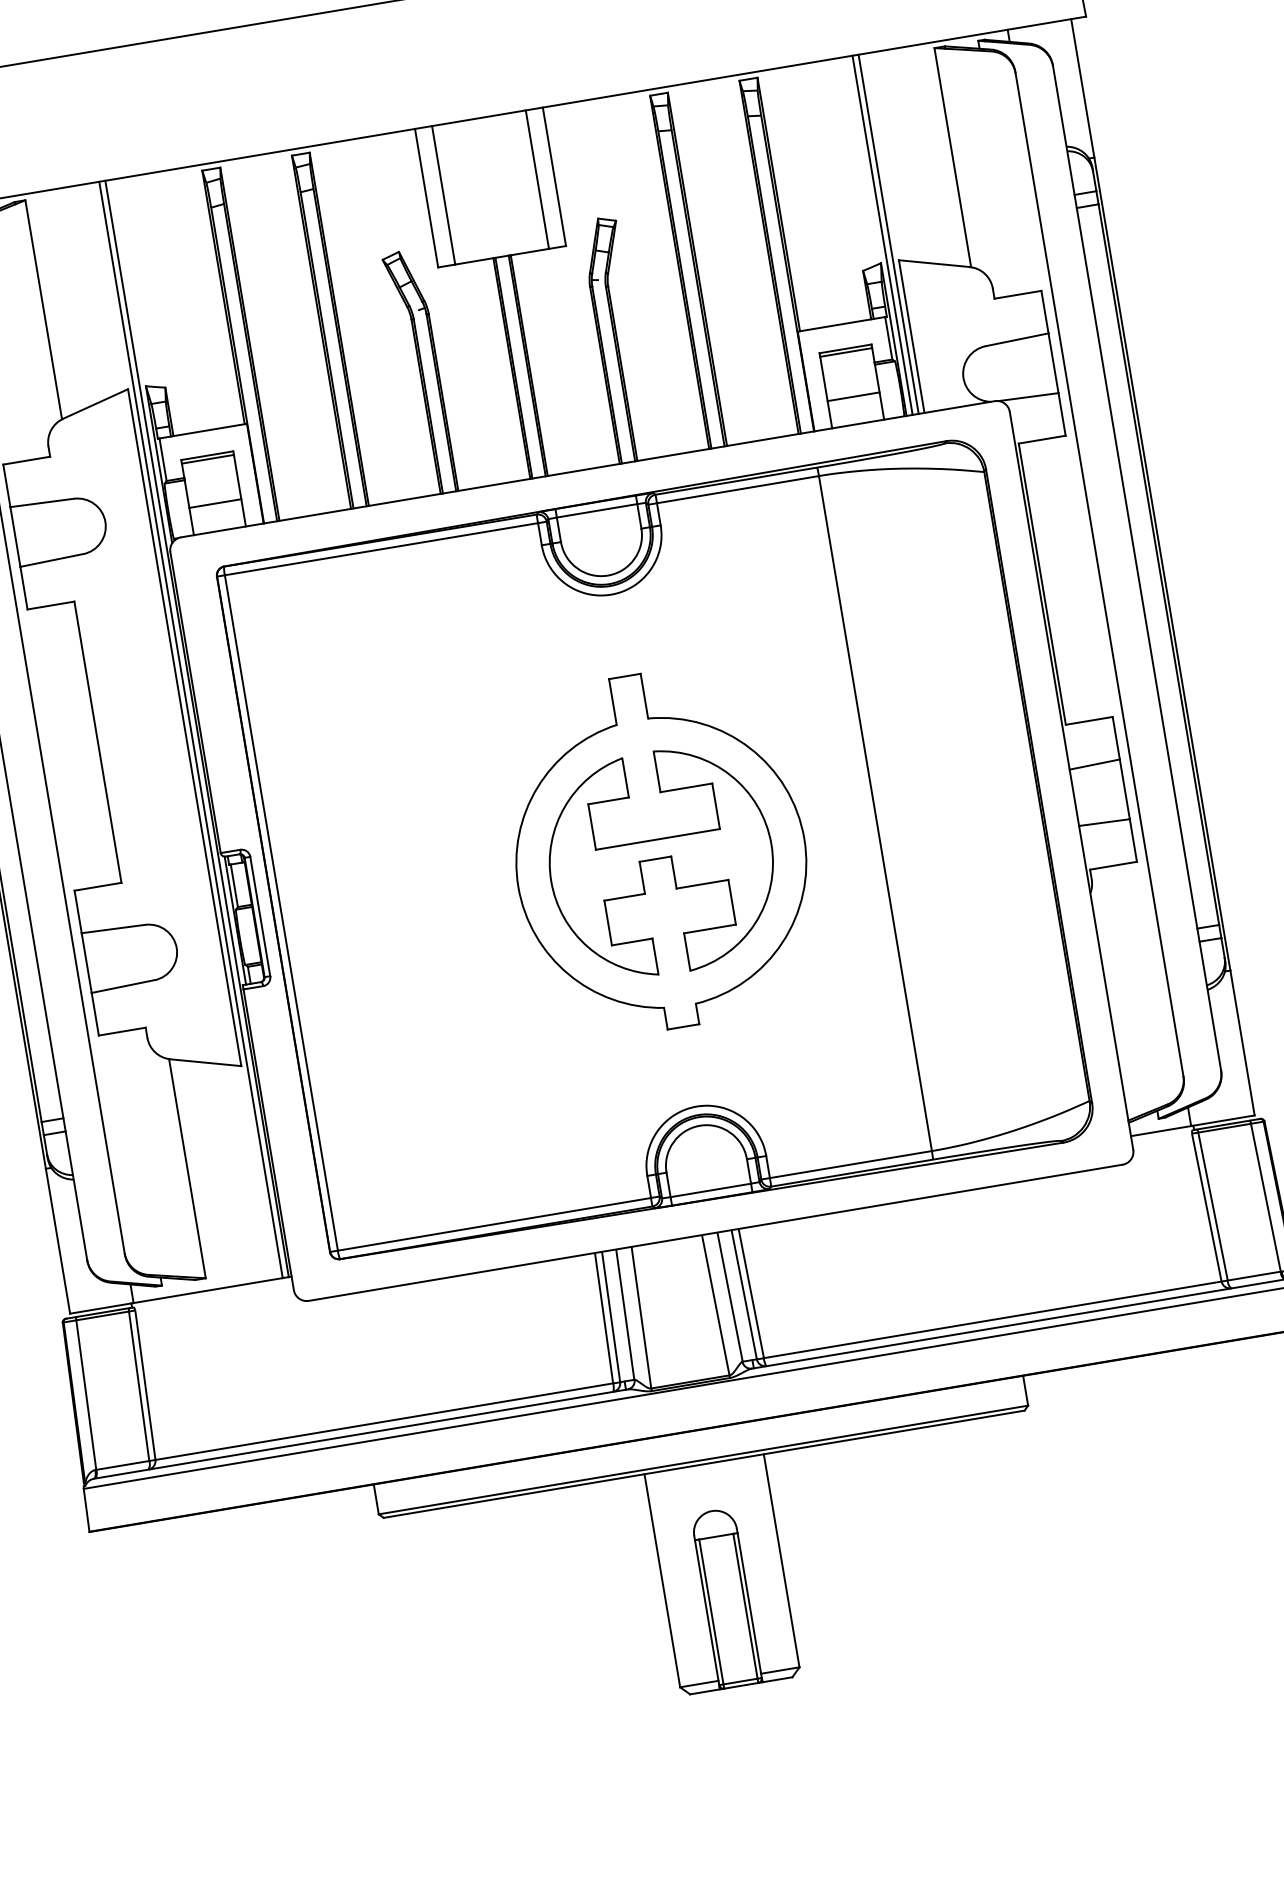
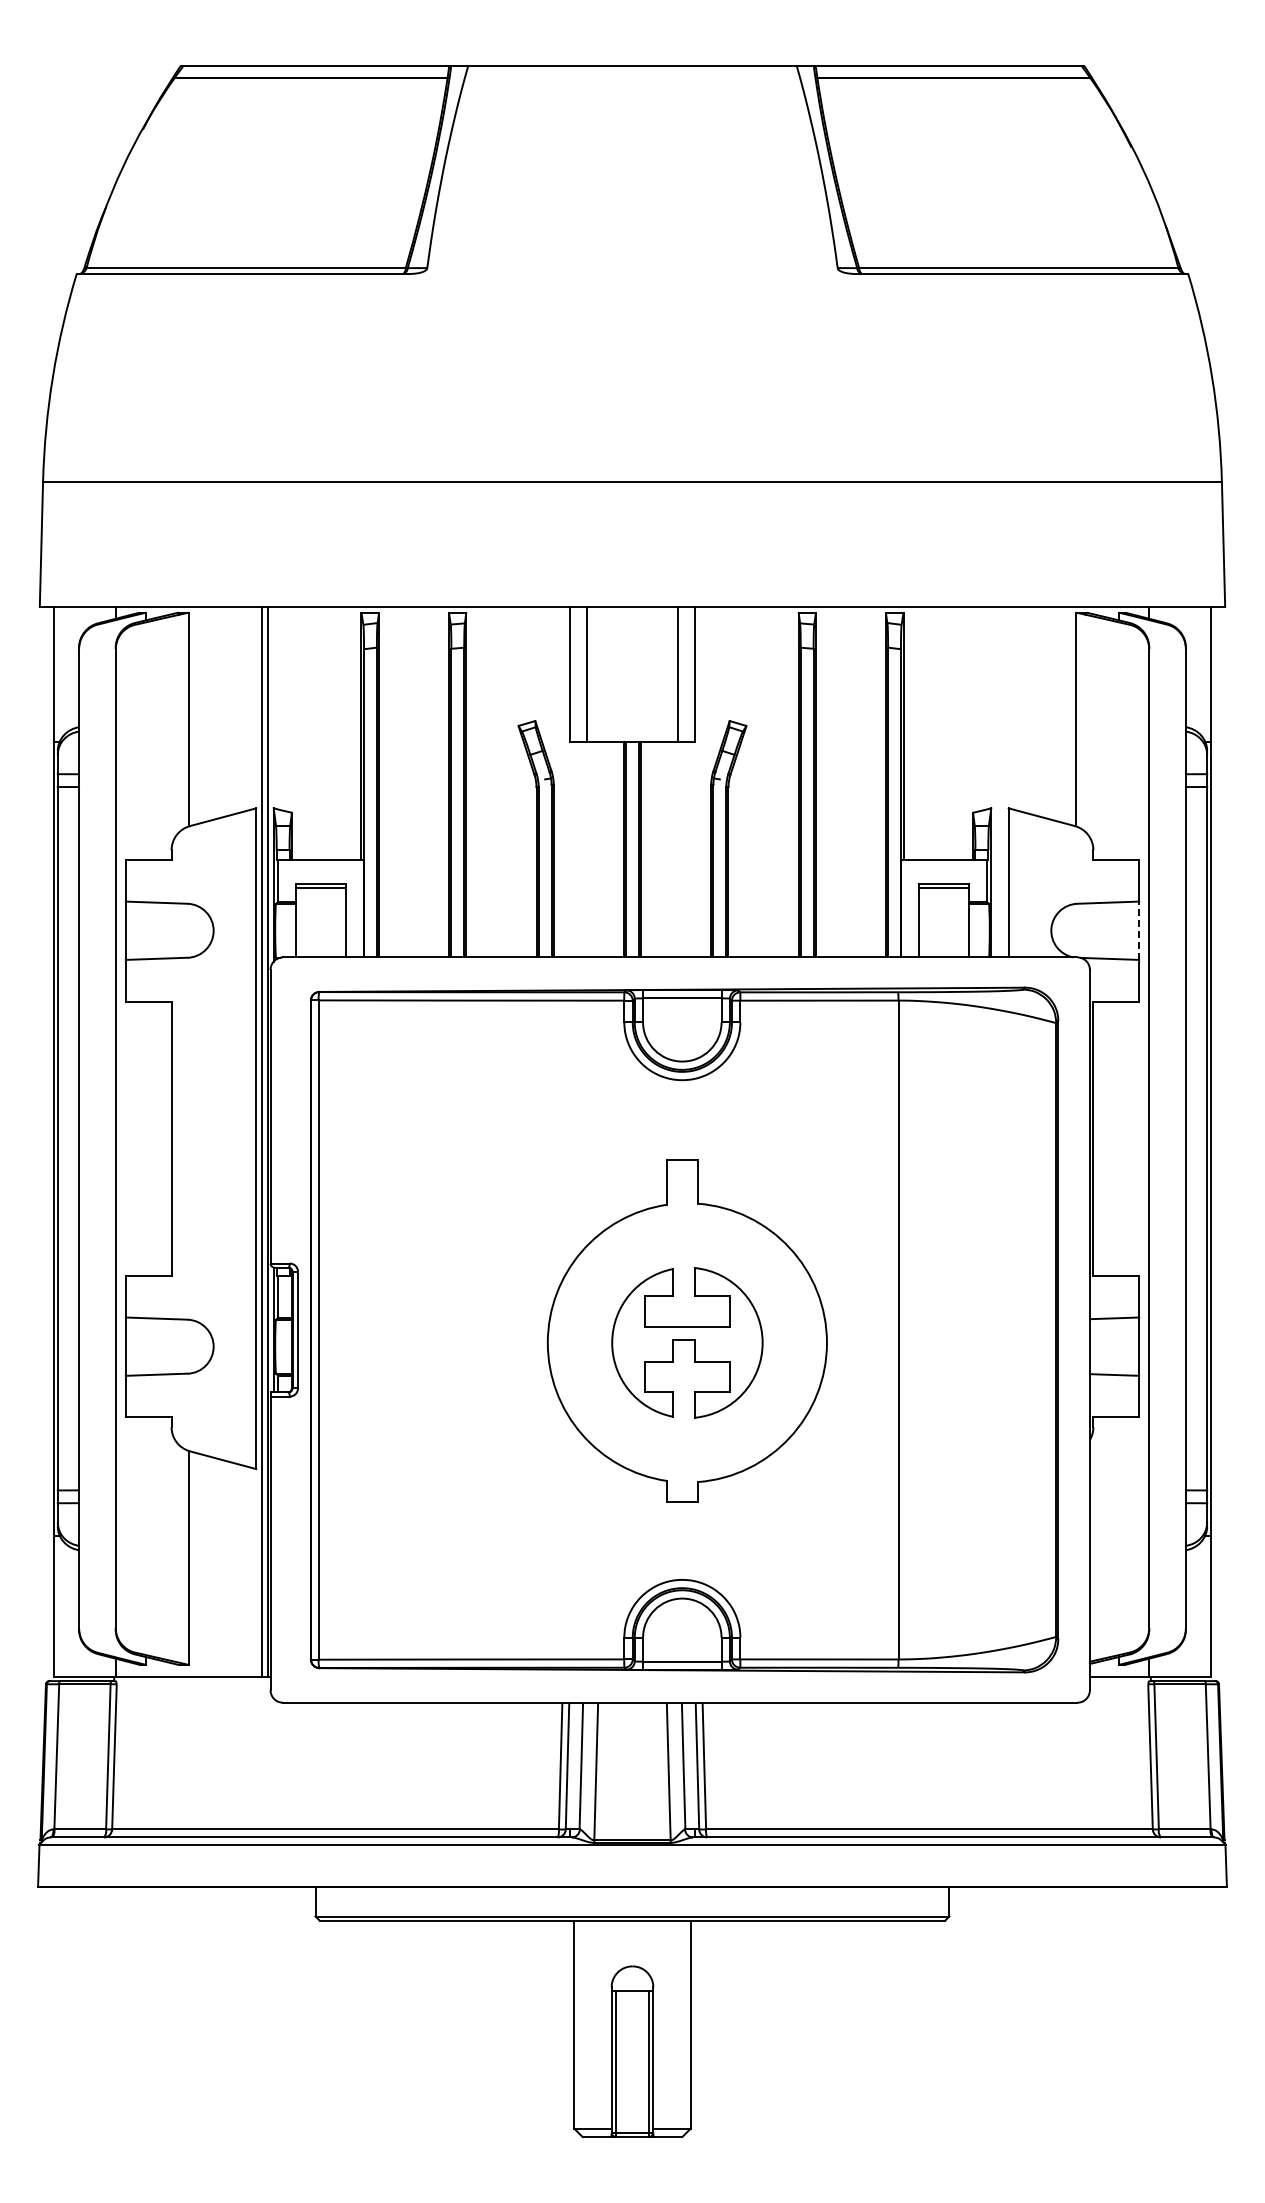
line: (888, 233) -> (1003, 781), removed
line: (882, 234) -> (997, 781), removed
line: (1053, 362) -> (1139, 930), solid -> dashed
line: (853, 396) -> (943, 930), removed
line: (214, 503) -> (320, 930), removed
part: (661, 862) -> (687, 1342), size x0.7

